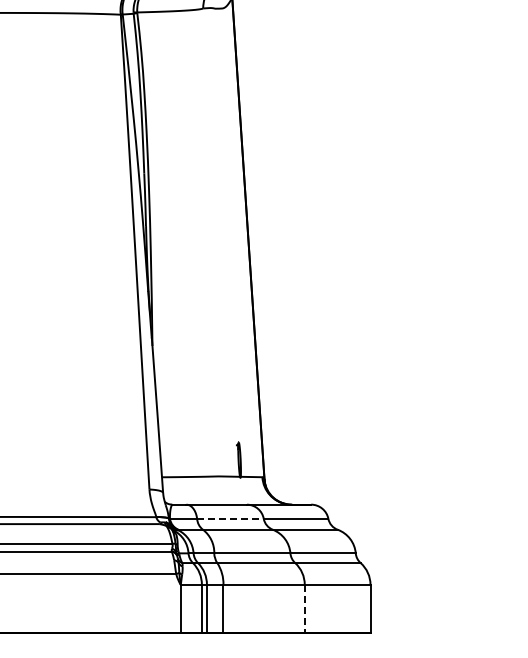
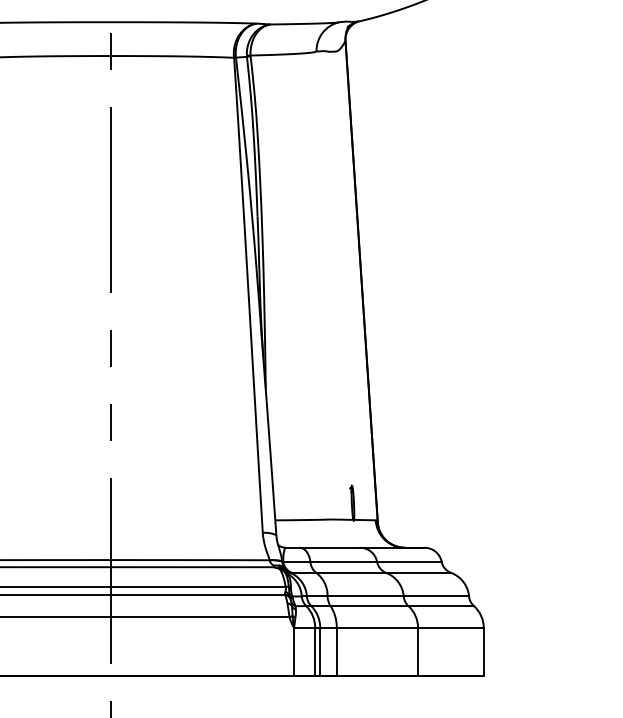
line: (231, 518) -> (344, 561), dashed -> solid
line: (305, 608) -> (418, 651), dashed -> solid

